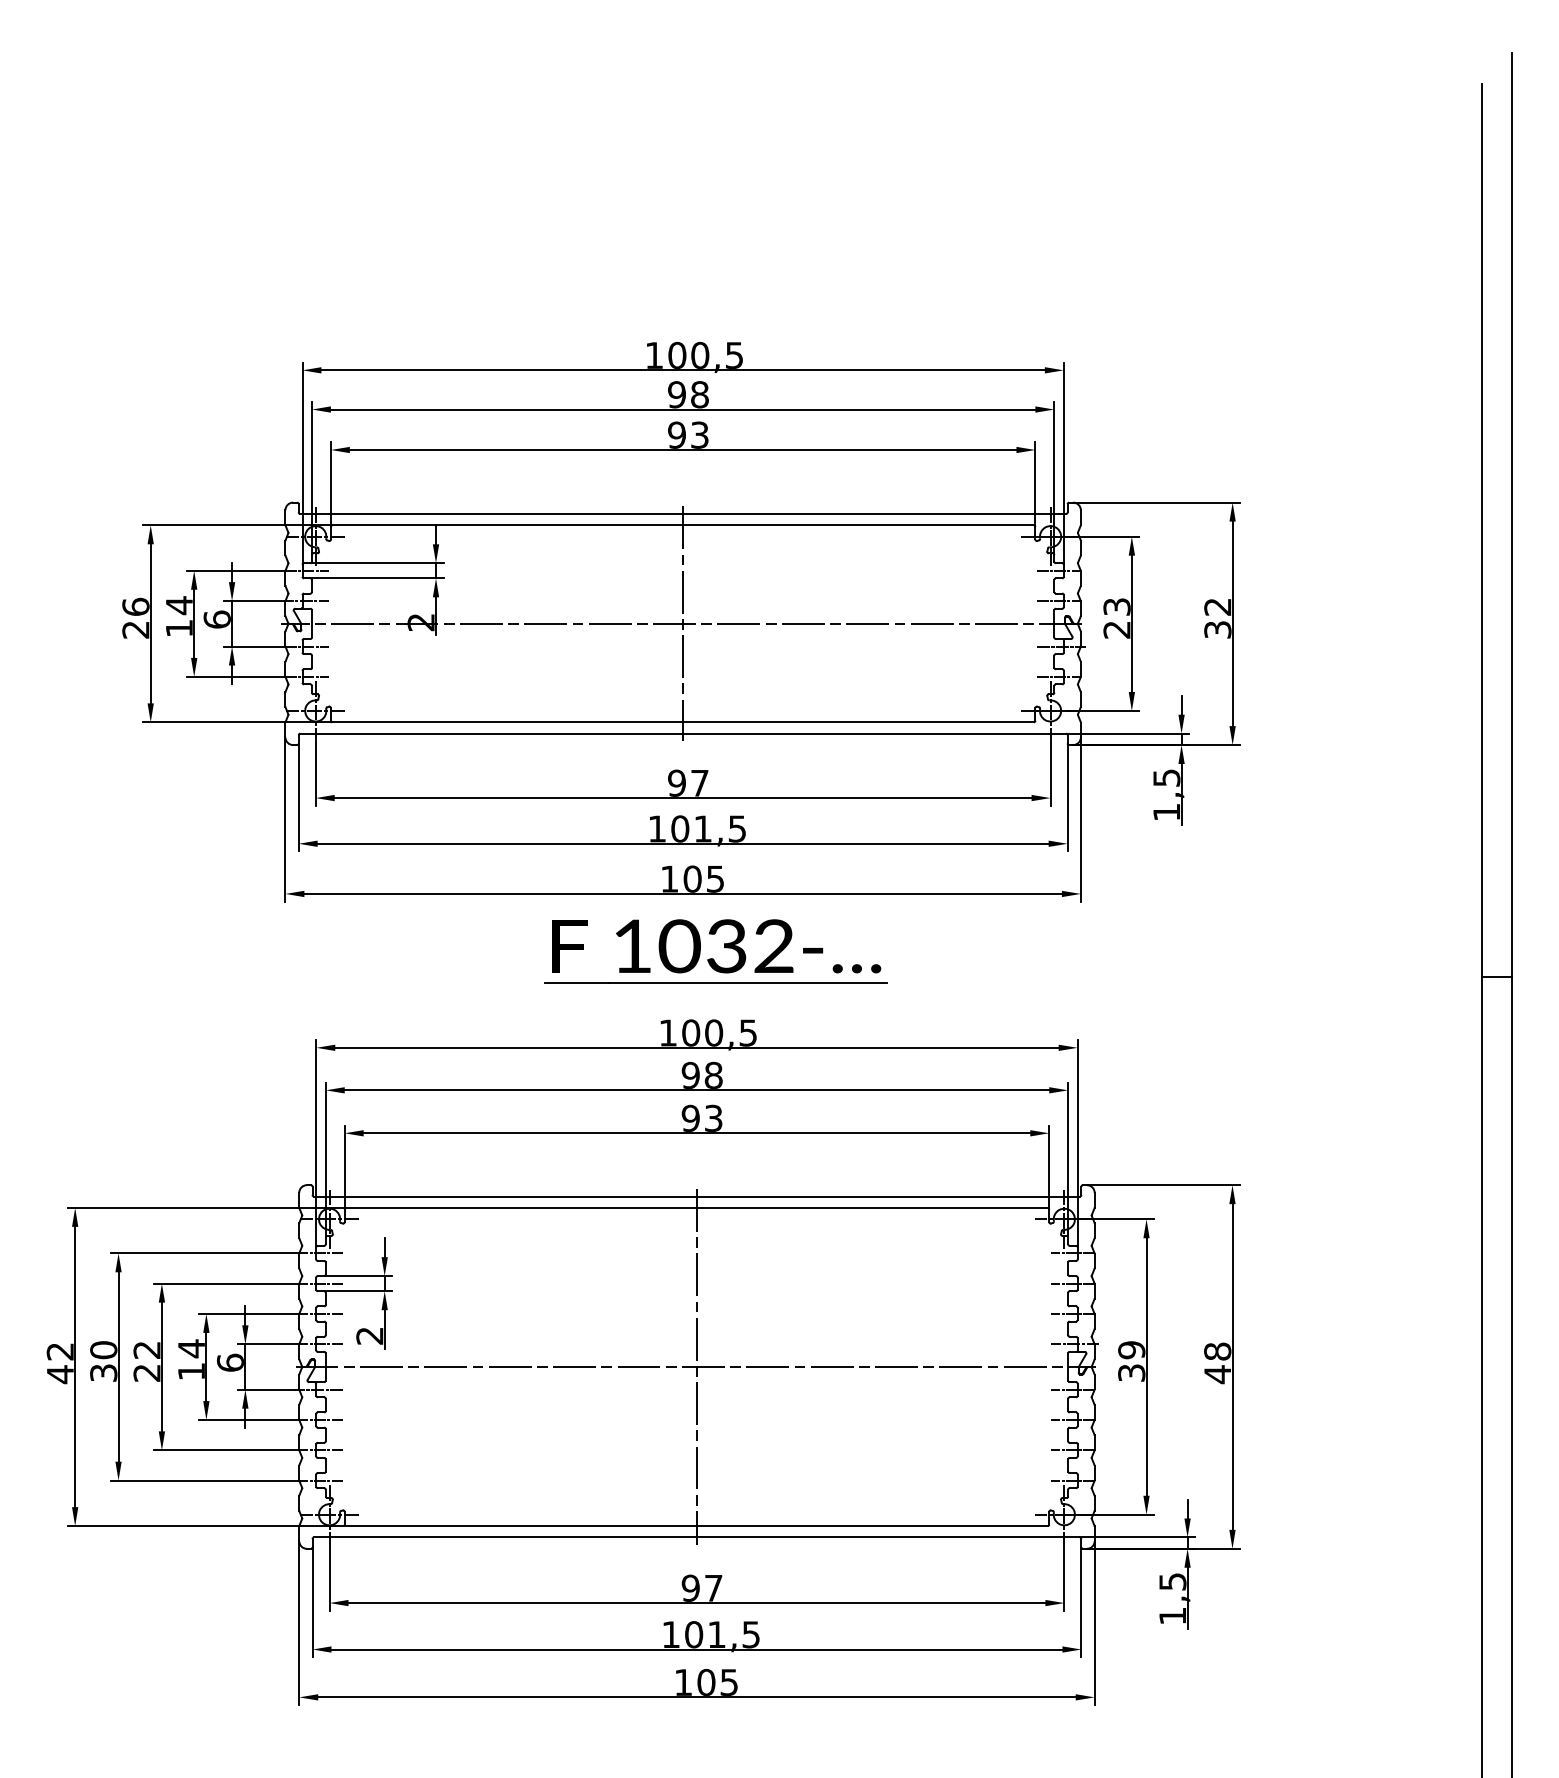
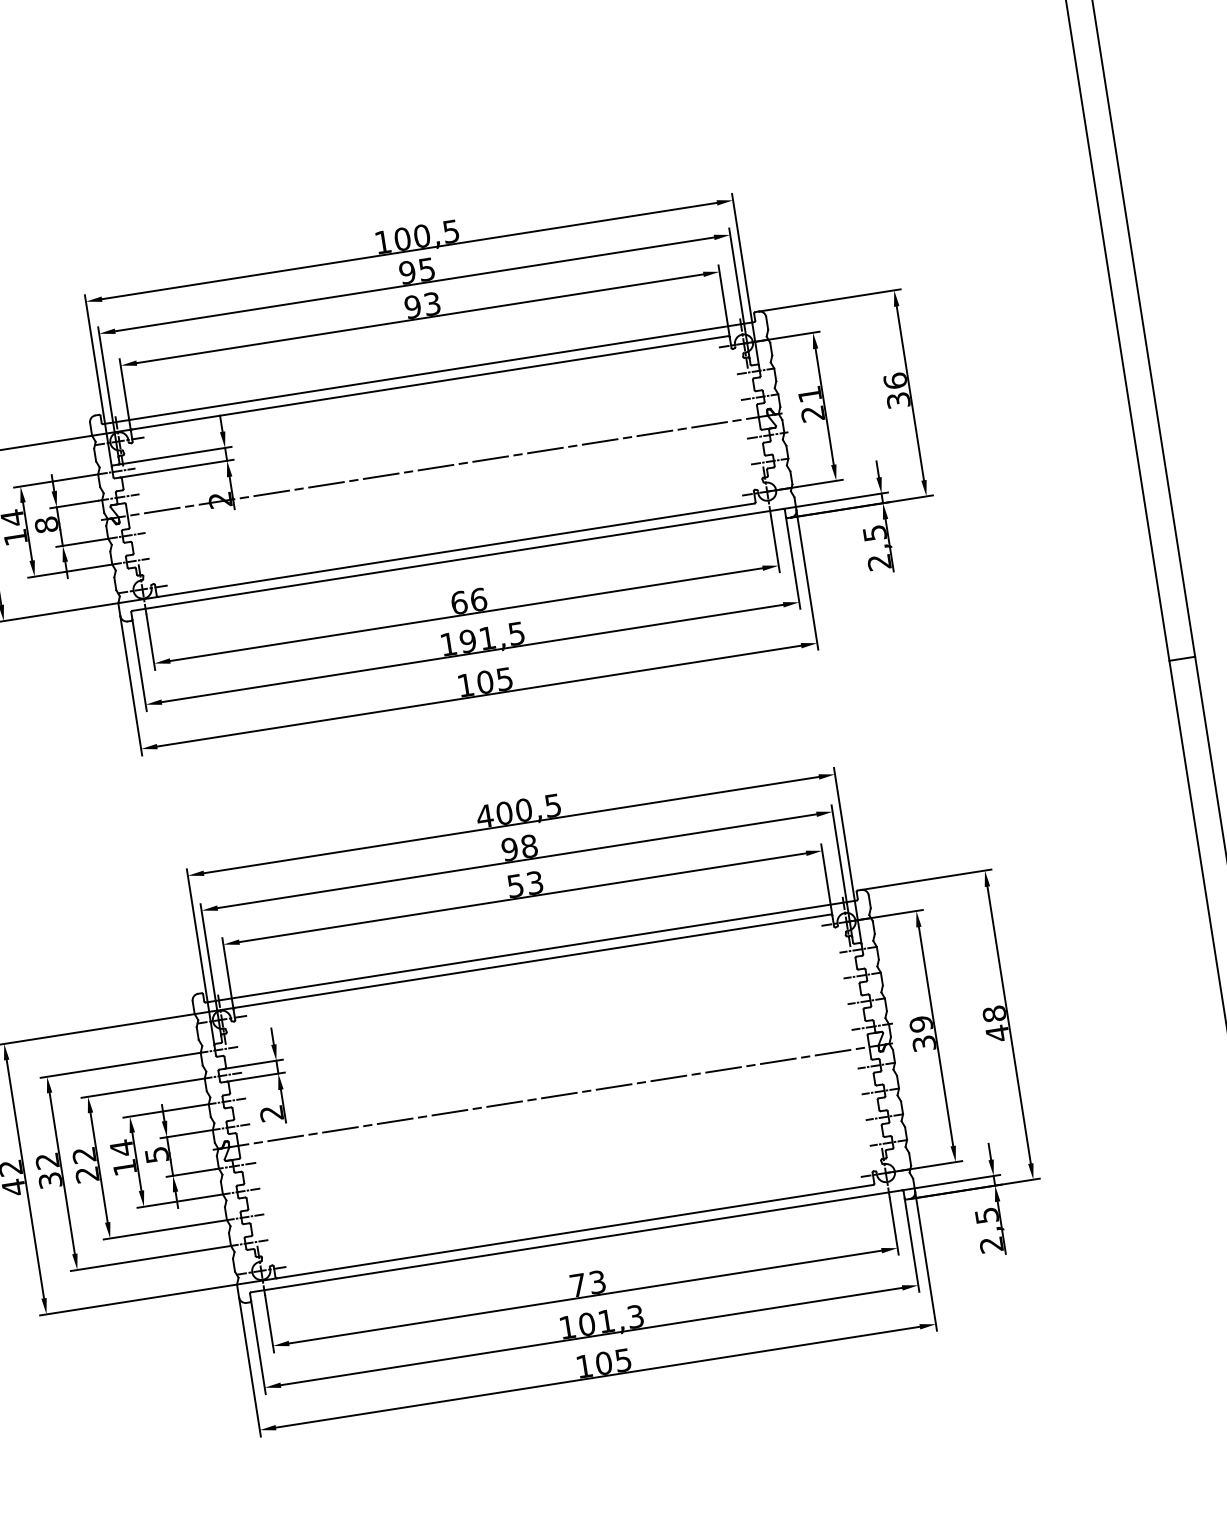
text: (699, 394) -> (426, 269), 98 -> 95
text: (1116, 606) -> (809, 394), 23 -> 21
text: (1217, 606) -> (895, 380), 32 -> 36
text: (216, 619) -> (46, 524), 6 -> 8
line: (683, 623) -> (443, 466), removed
text: (688, 782) -> (468, 600), 97 -> 66
text: (1166, 812) -> (879, 562), 1,5 -> 2,5
text: (680, 828) -> (468, 640), 101,5 -> 191,5
part: (713, 958) -> (513, 746), removed
text: (667, 1032) -> (484, 815), 100,5 -> 400,5
text: (690, 1117) -> (515, 885), 93 -> 53
text: (103, 1350) -> (47, 1161), 30 -> 32
text: (230, 1362) -> (156, 1154), 6 -> 5
line: (696, 1367) -> (553, 1096), removed
text: (701, 1587) -> (587, 1283), 97 -> 73
text: (1172, 1616) -> (991, 1245), 1,5 -> 2,5
text: (751, 1634) -> (635, 1316), 101,5 -> 101,3

